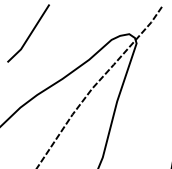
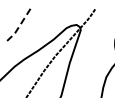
line: (30, 35) -> (20, 25), solid -> dashed

